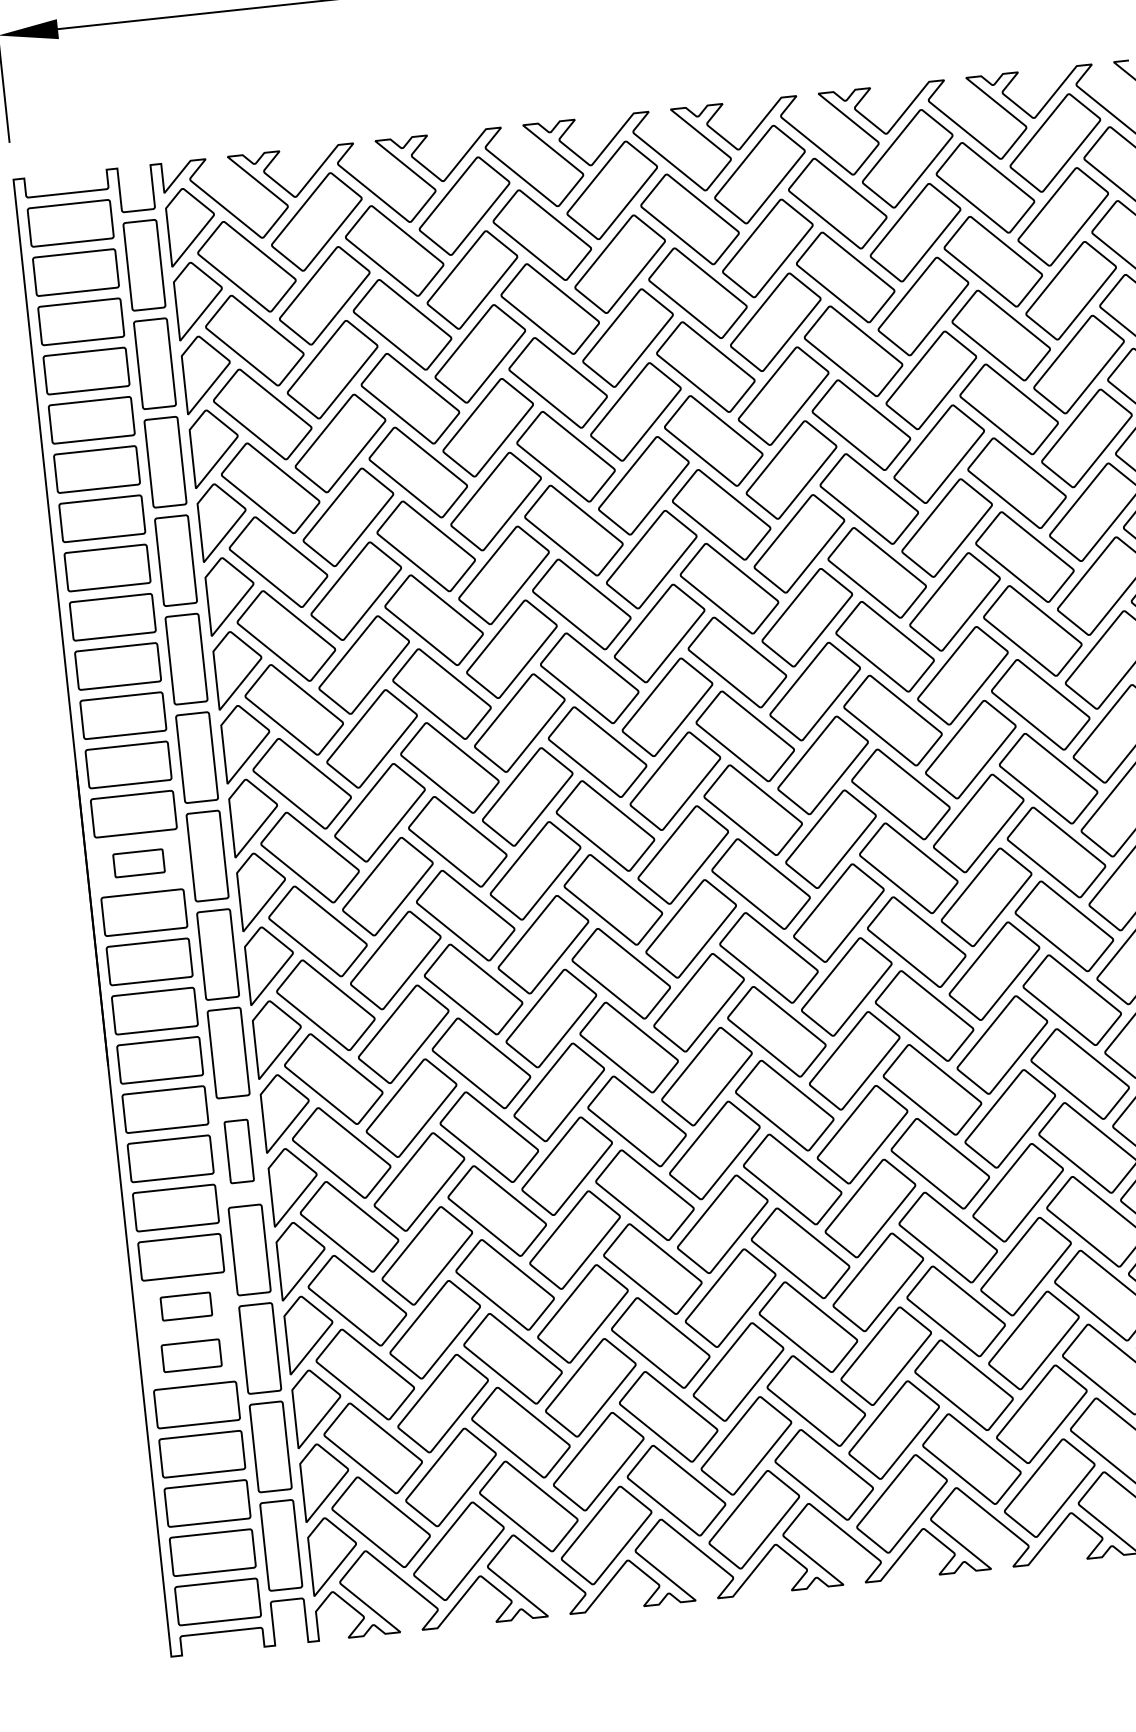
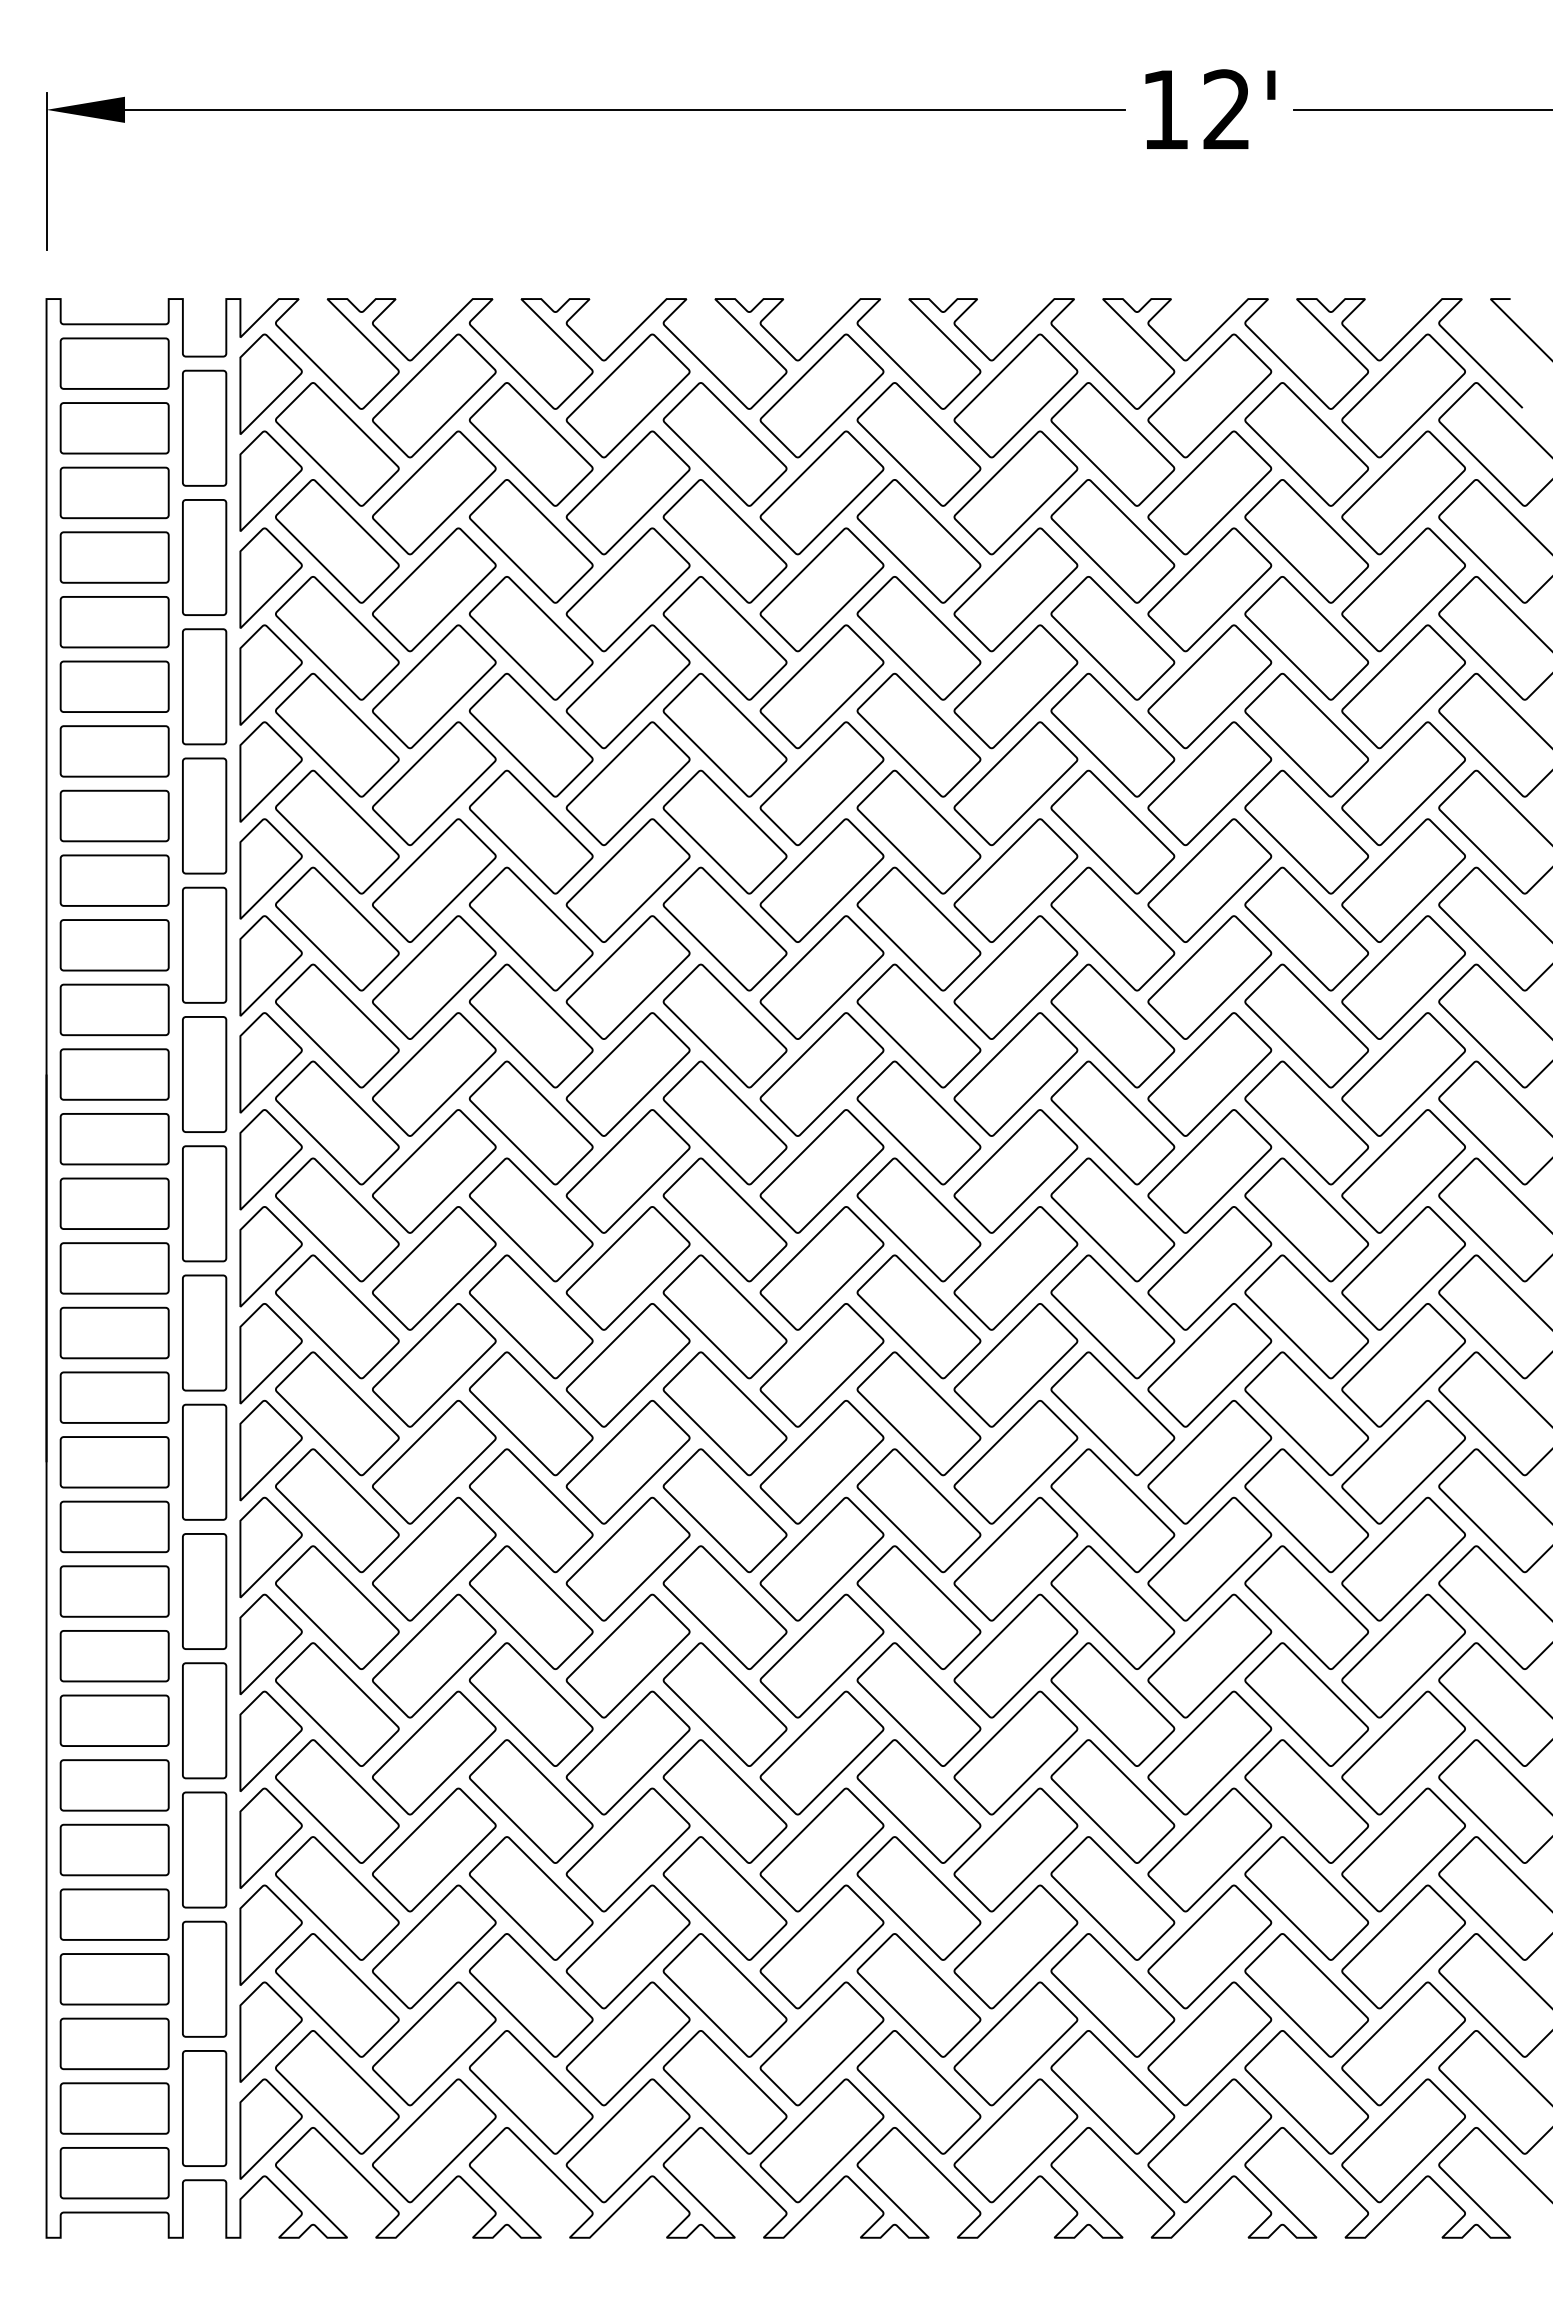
part: (138, 863) -> (114, 1203), size x1.67
part: (239, 1151) -> (204, 1591), size x1.43
part: (186, 1306) -> (114, 1785), size x1.67
part: (191, 1355) -> (114, 1849), size x1.43

